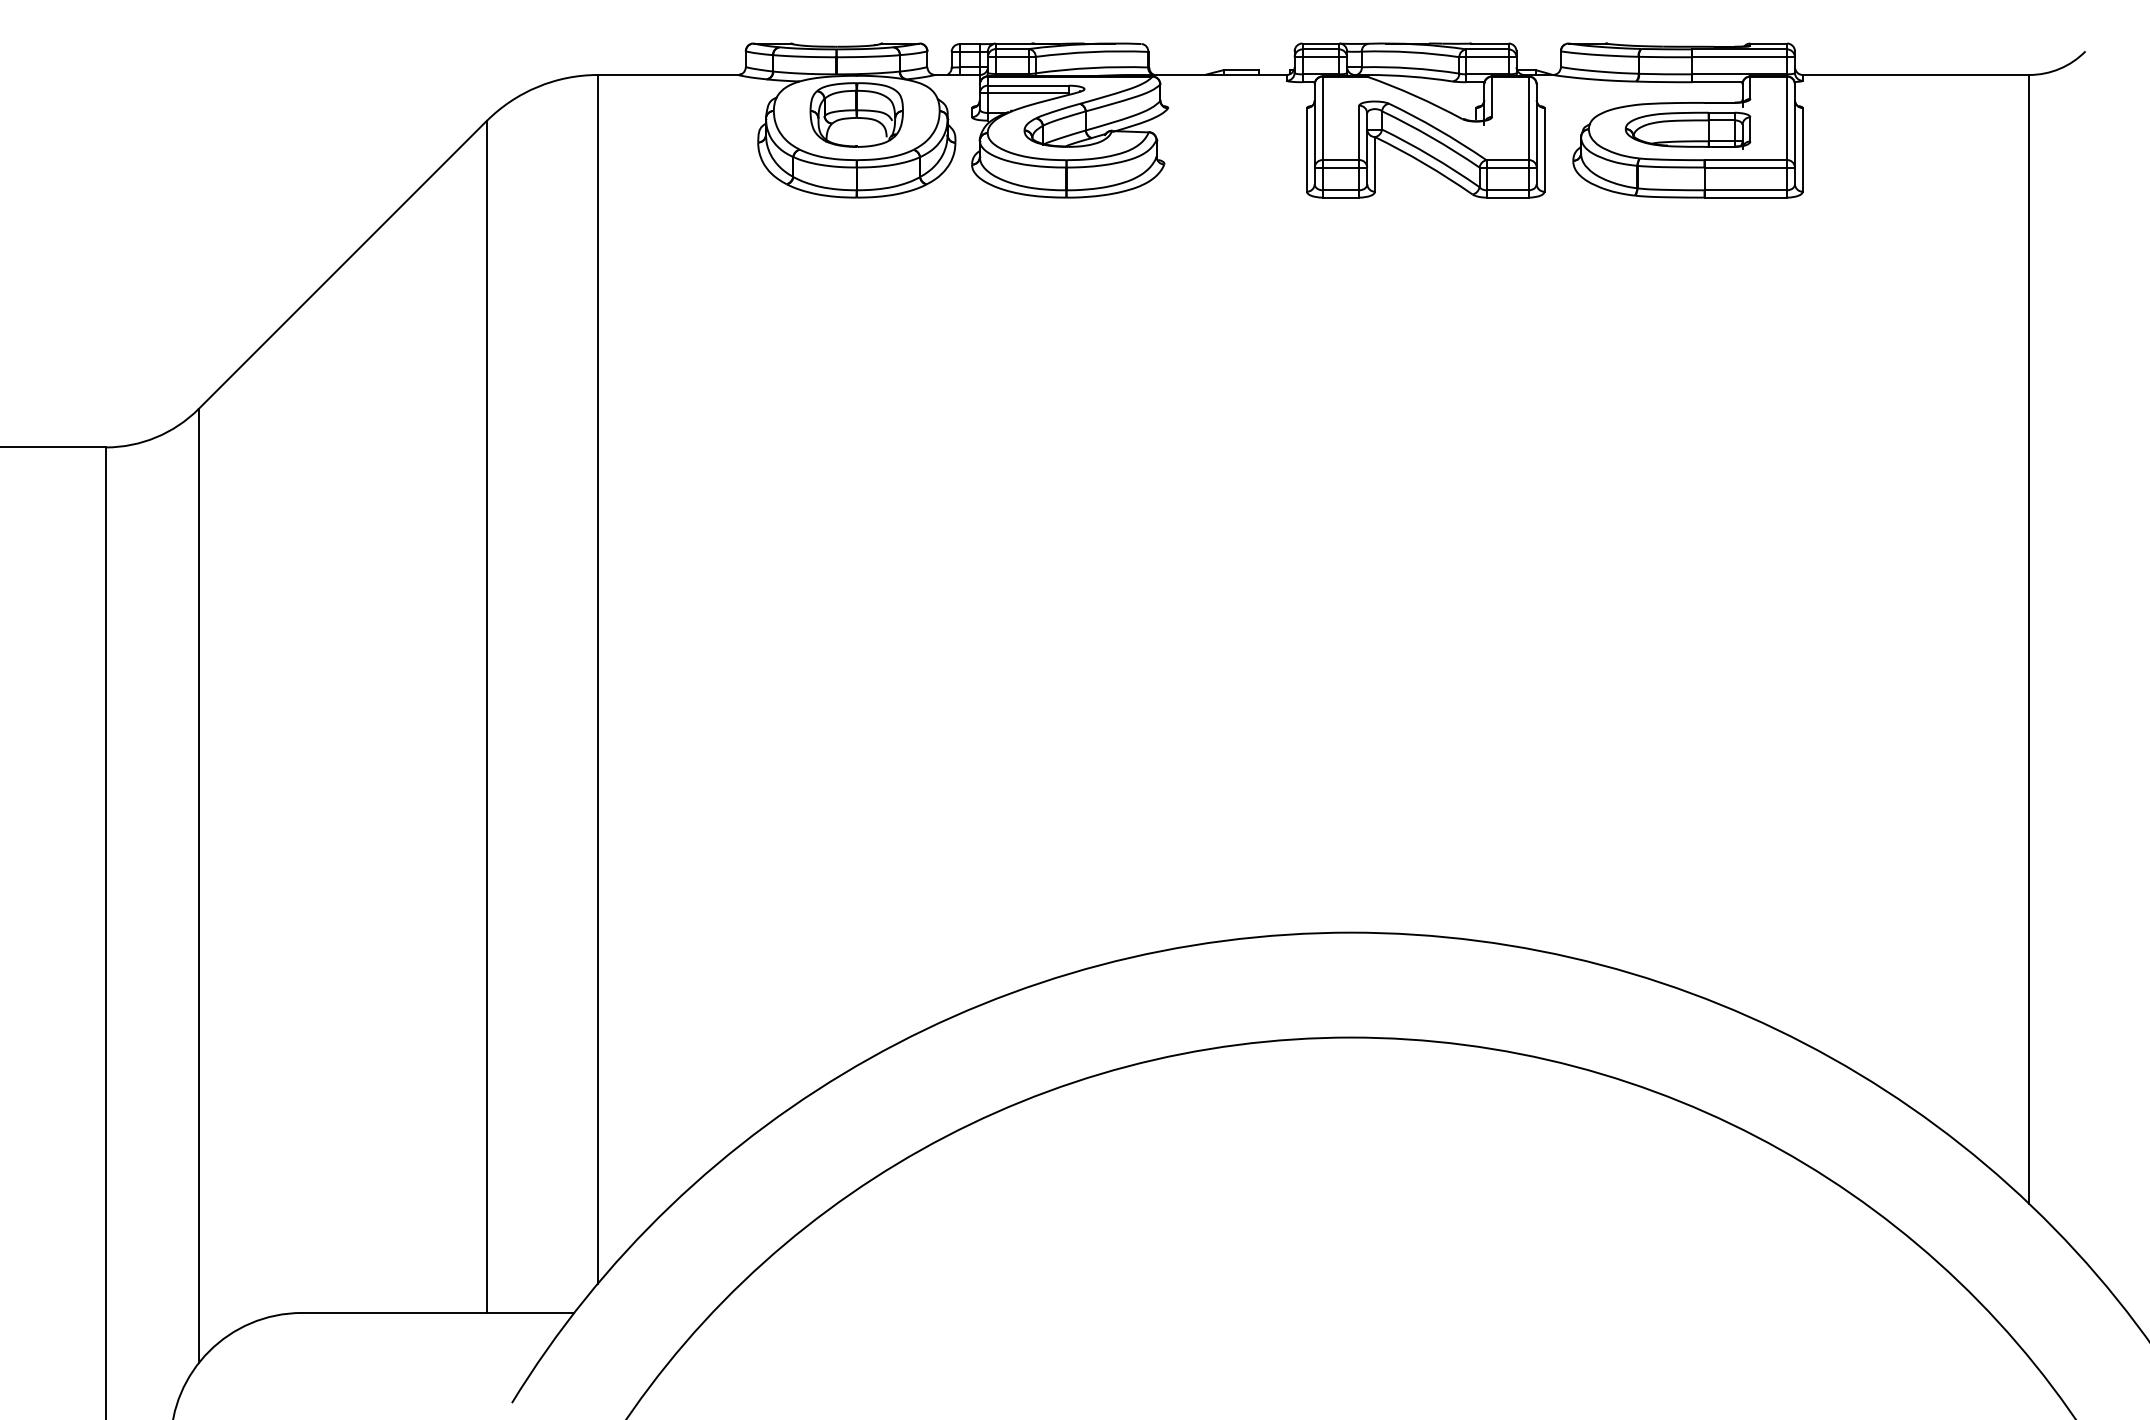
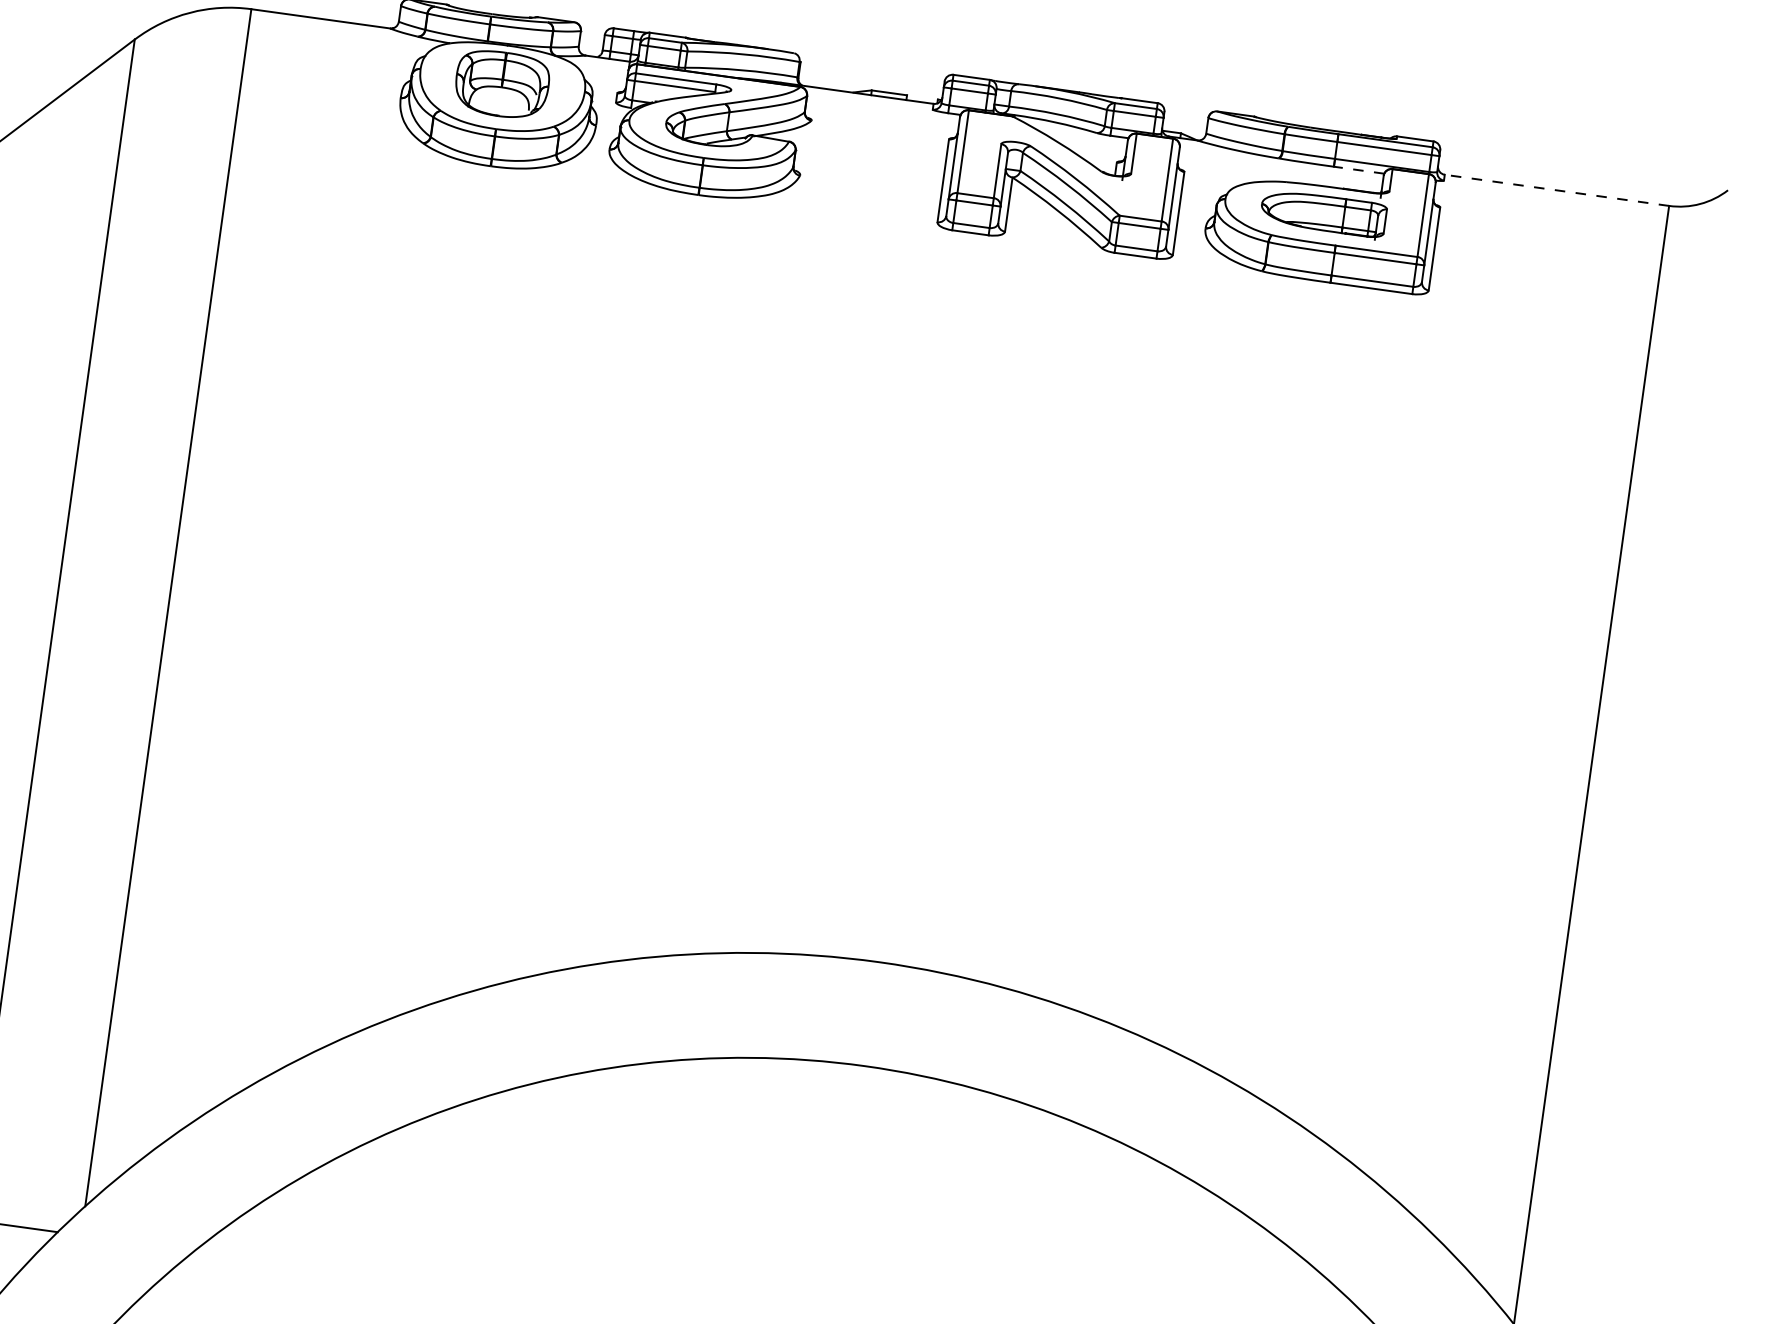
line: (1915, 74) -> (1556, 189), solid -> dashed
line: (1716, 82) -> (1358, 170), solid -> dashed

